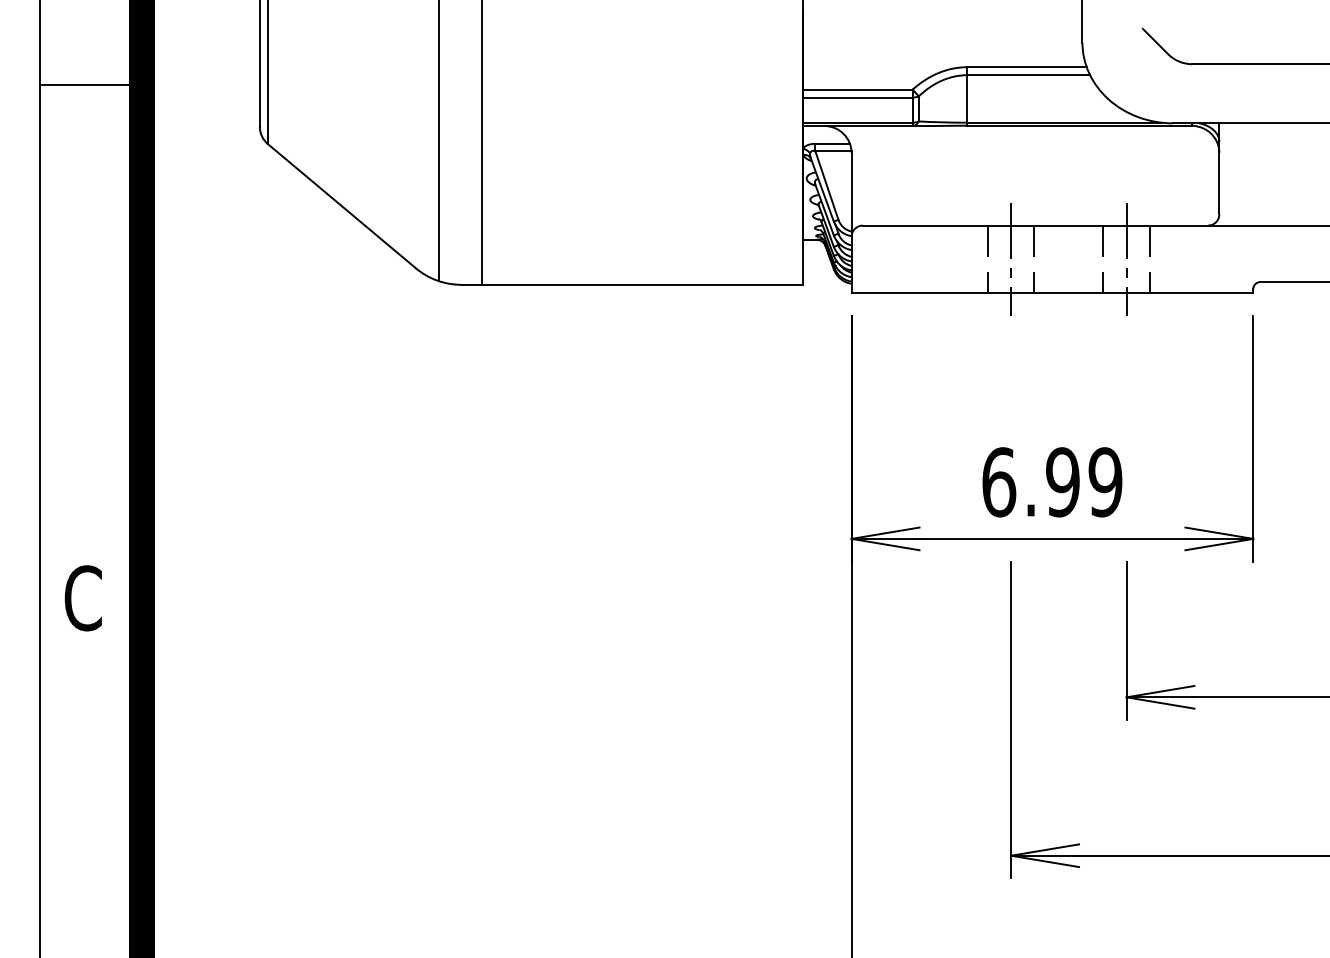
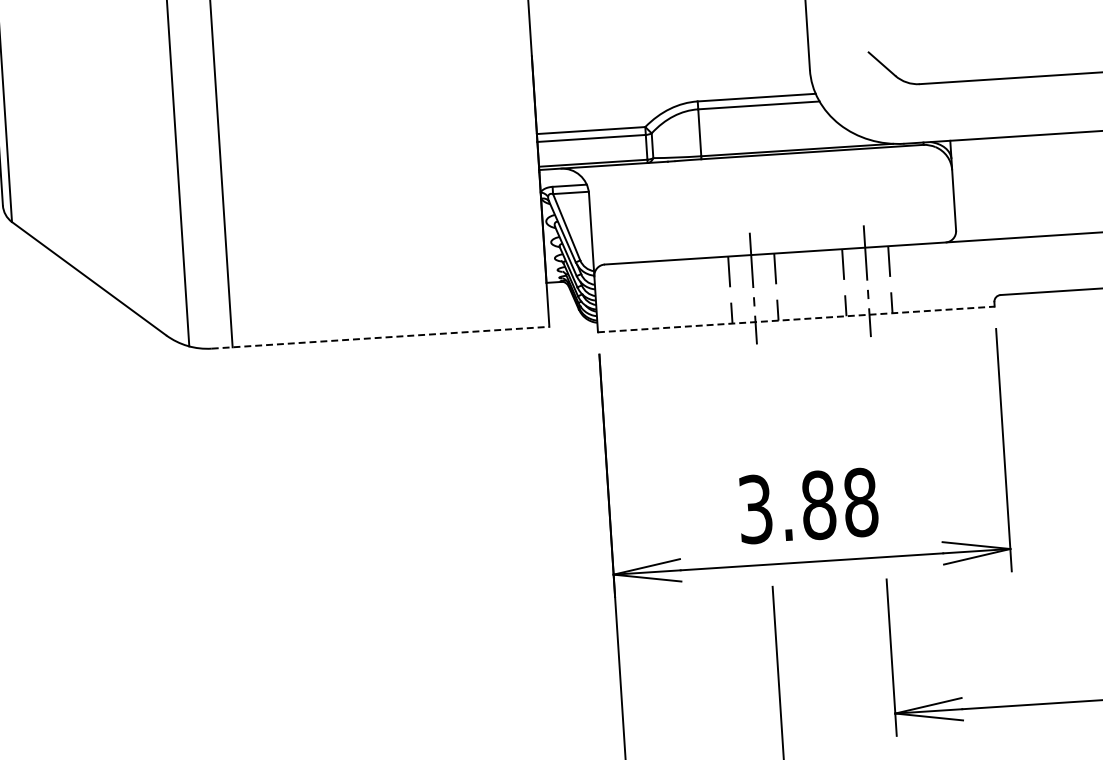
line: (632, 284) -> (381, 337), solid -> dashed
line: (1052, 293) -> (796, 319), solid -> dashed
text: (1052, 482) -> (808, 506), 6.99 -> 3.88

